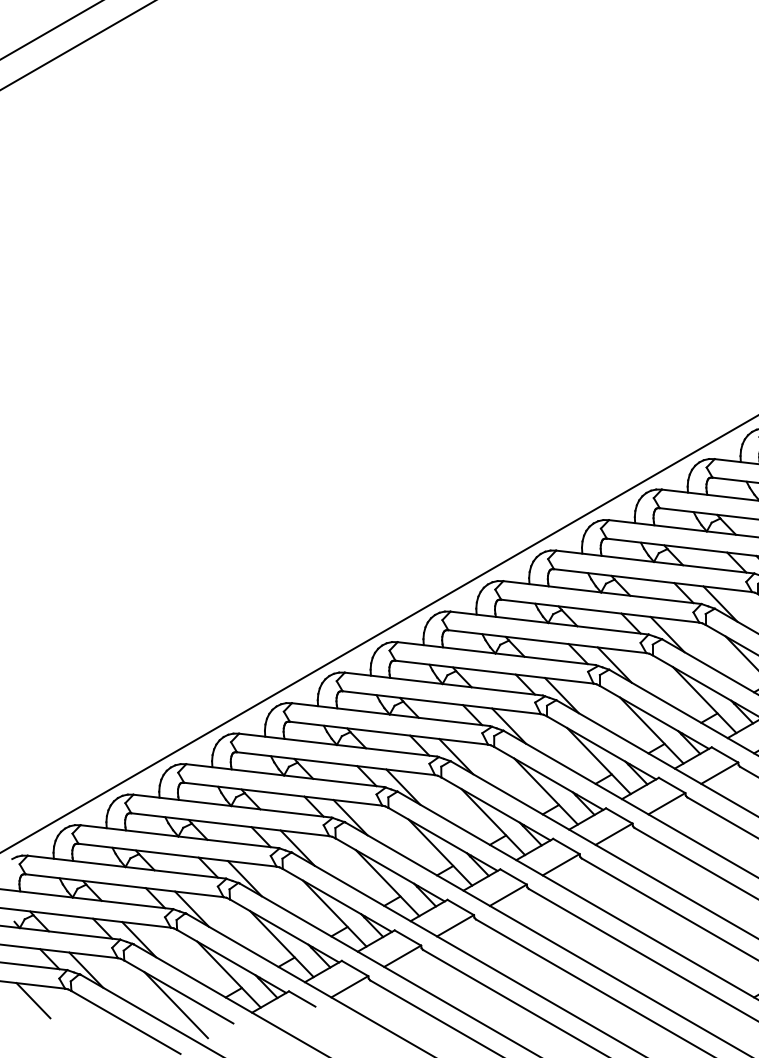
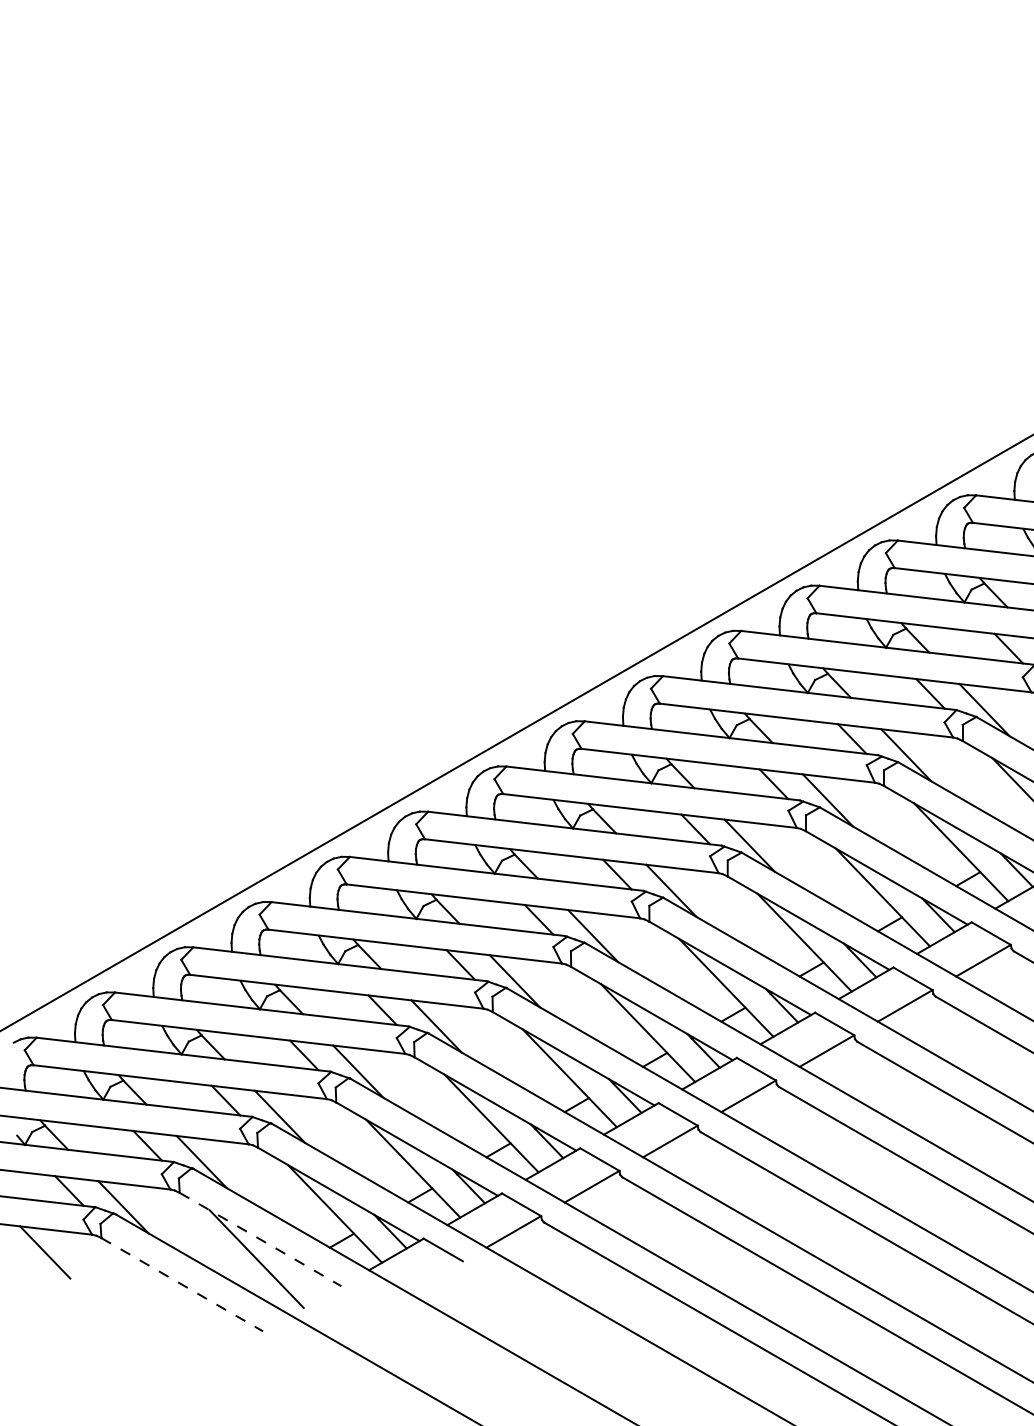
line: (179, 992) -> (261, 1240), solid -> dashed
line: (126, 1022) -> (183, 1284), solid -> dashed

